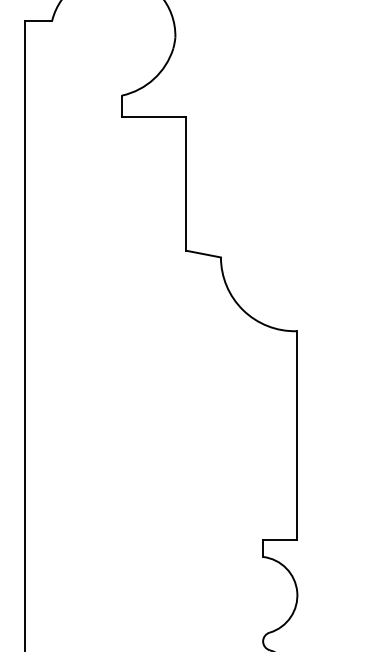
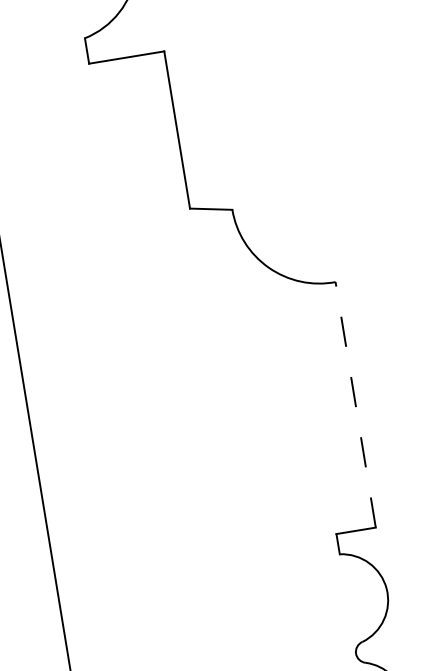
line: (296, 435) -> (355, 404), solid -> dashed

